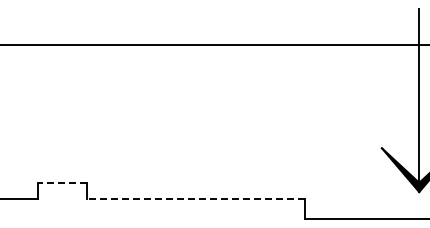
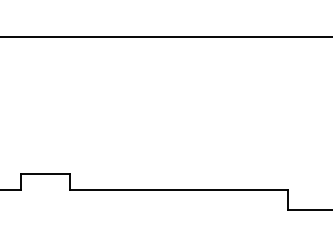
line: (62, 182) -> (45, 173), dashed -> solid
line: (195, 199) -> (178, 190), dashed -> solid

